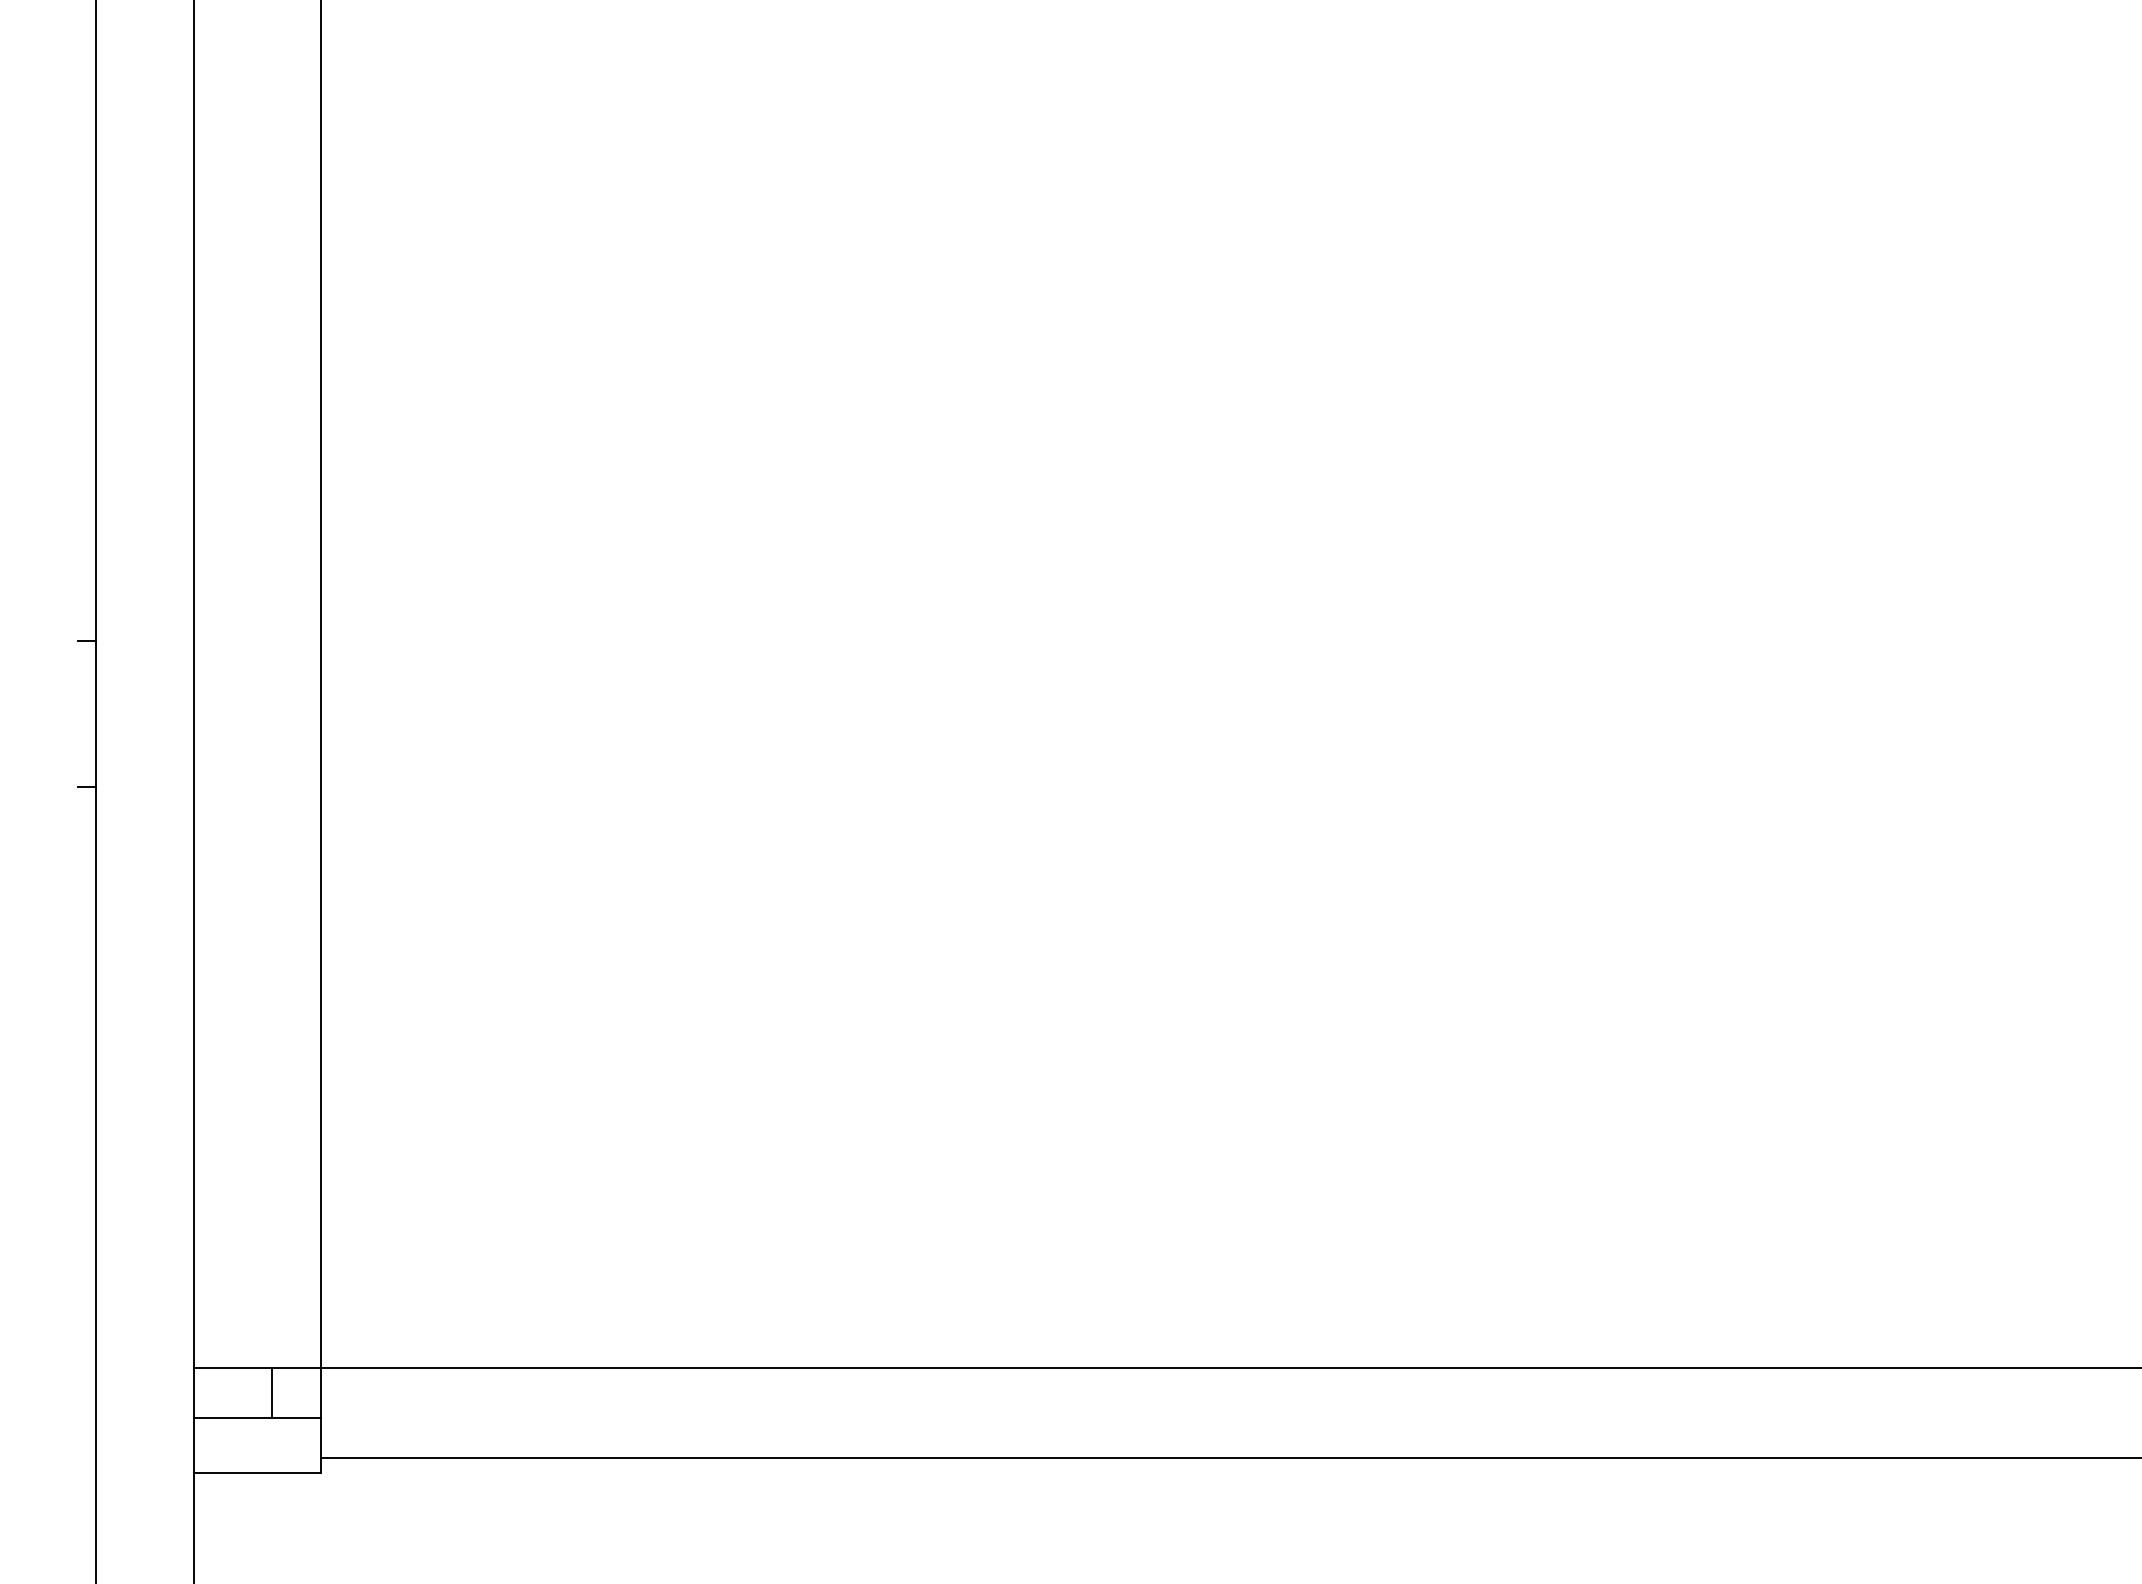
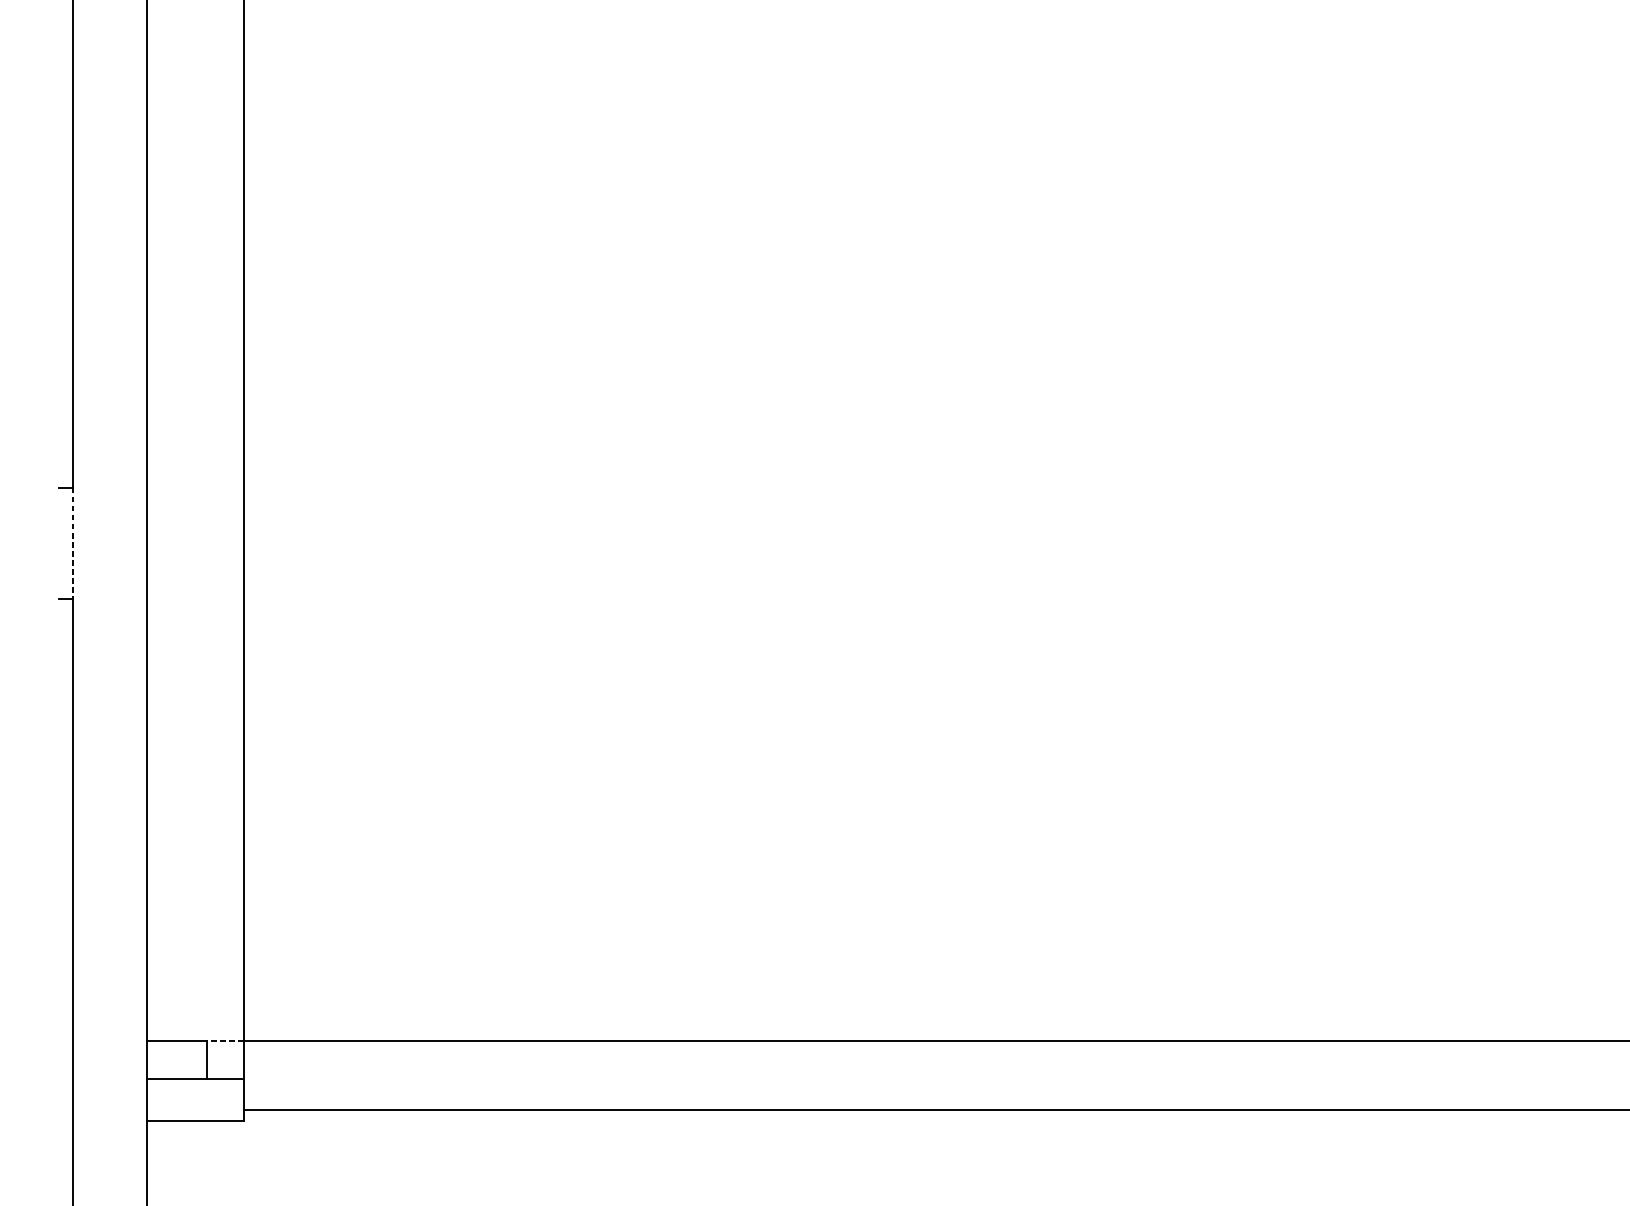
line: (96, 714) -> (73, 544), solid -> dashed
line: (295, 1368) -> (224, 1041), solid -> dashed

